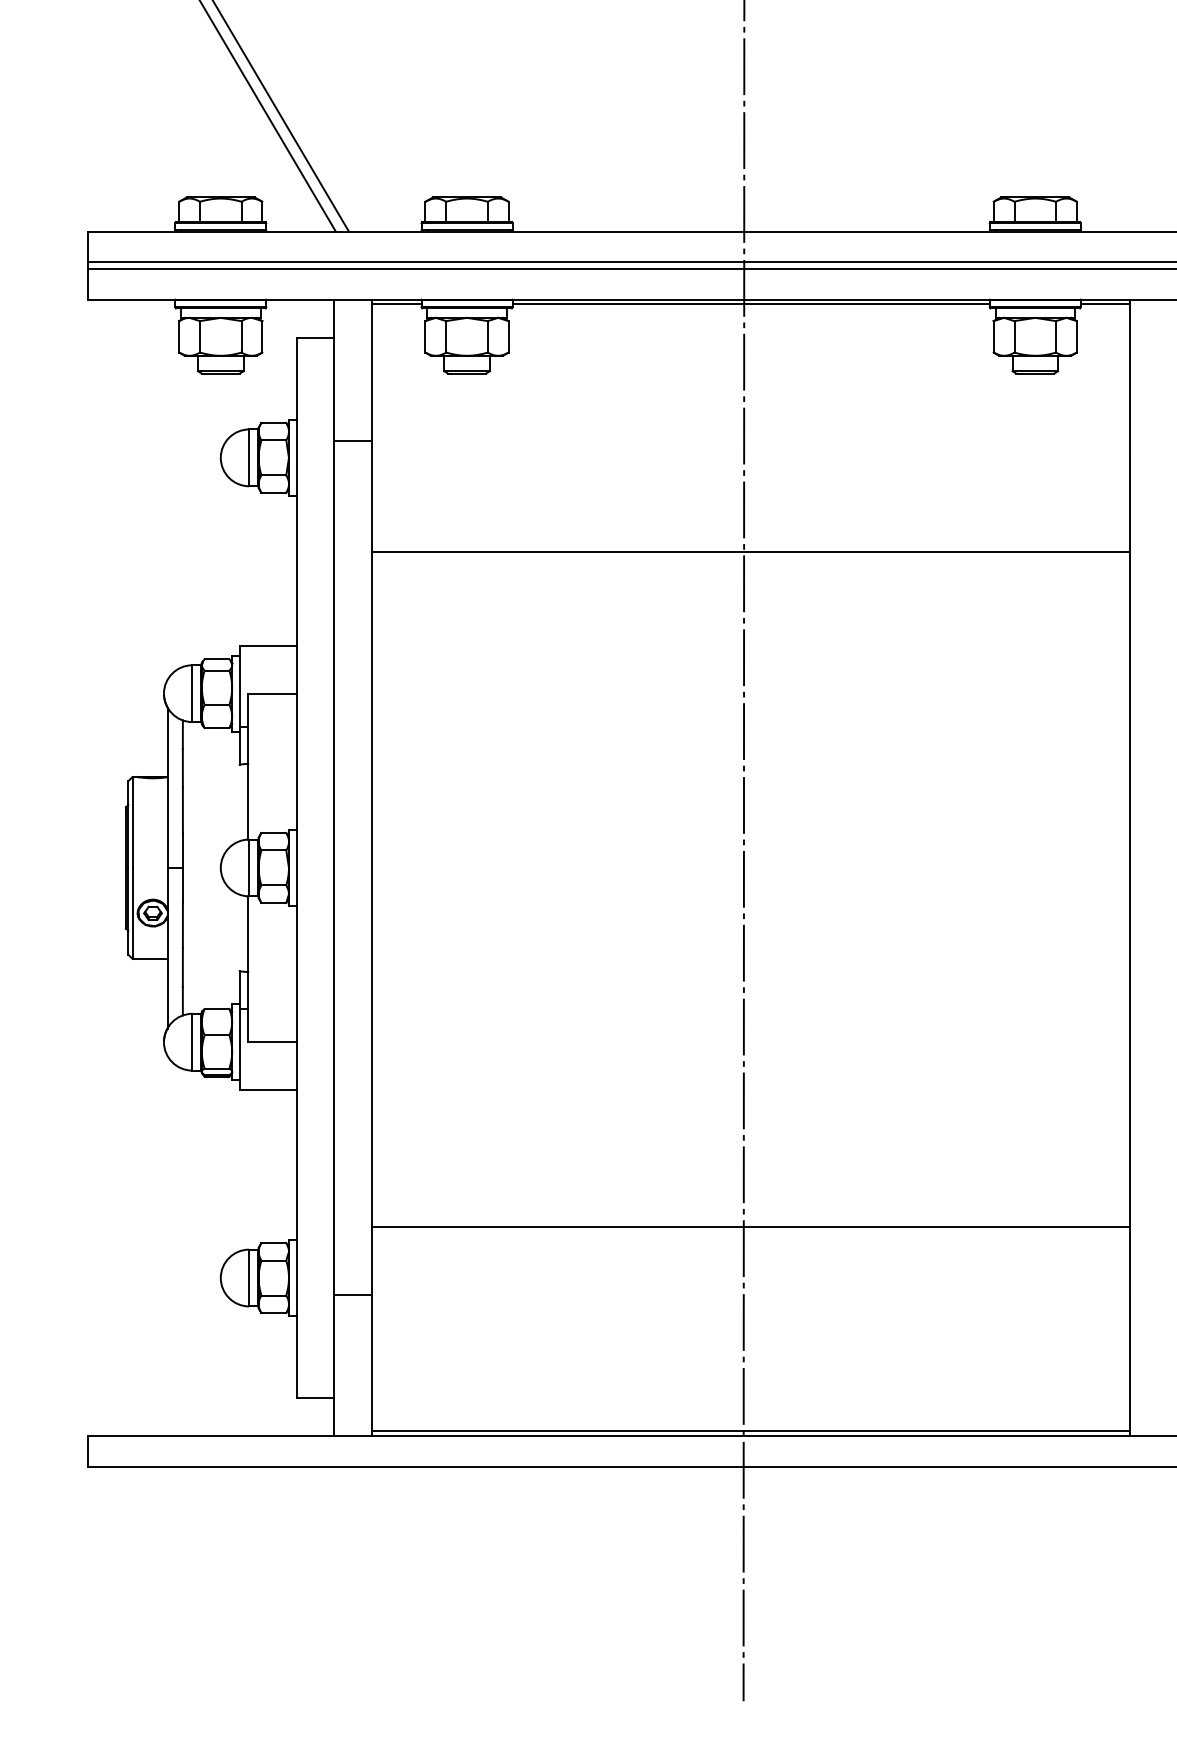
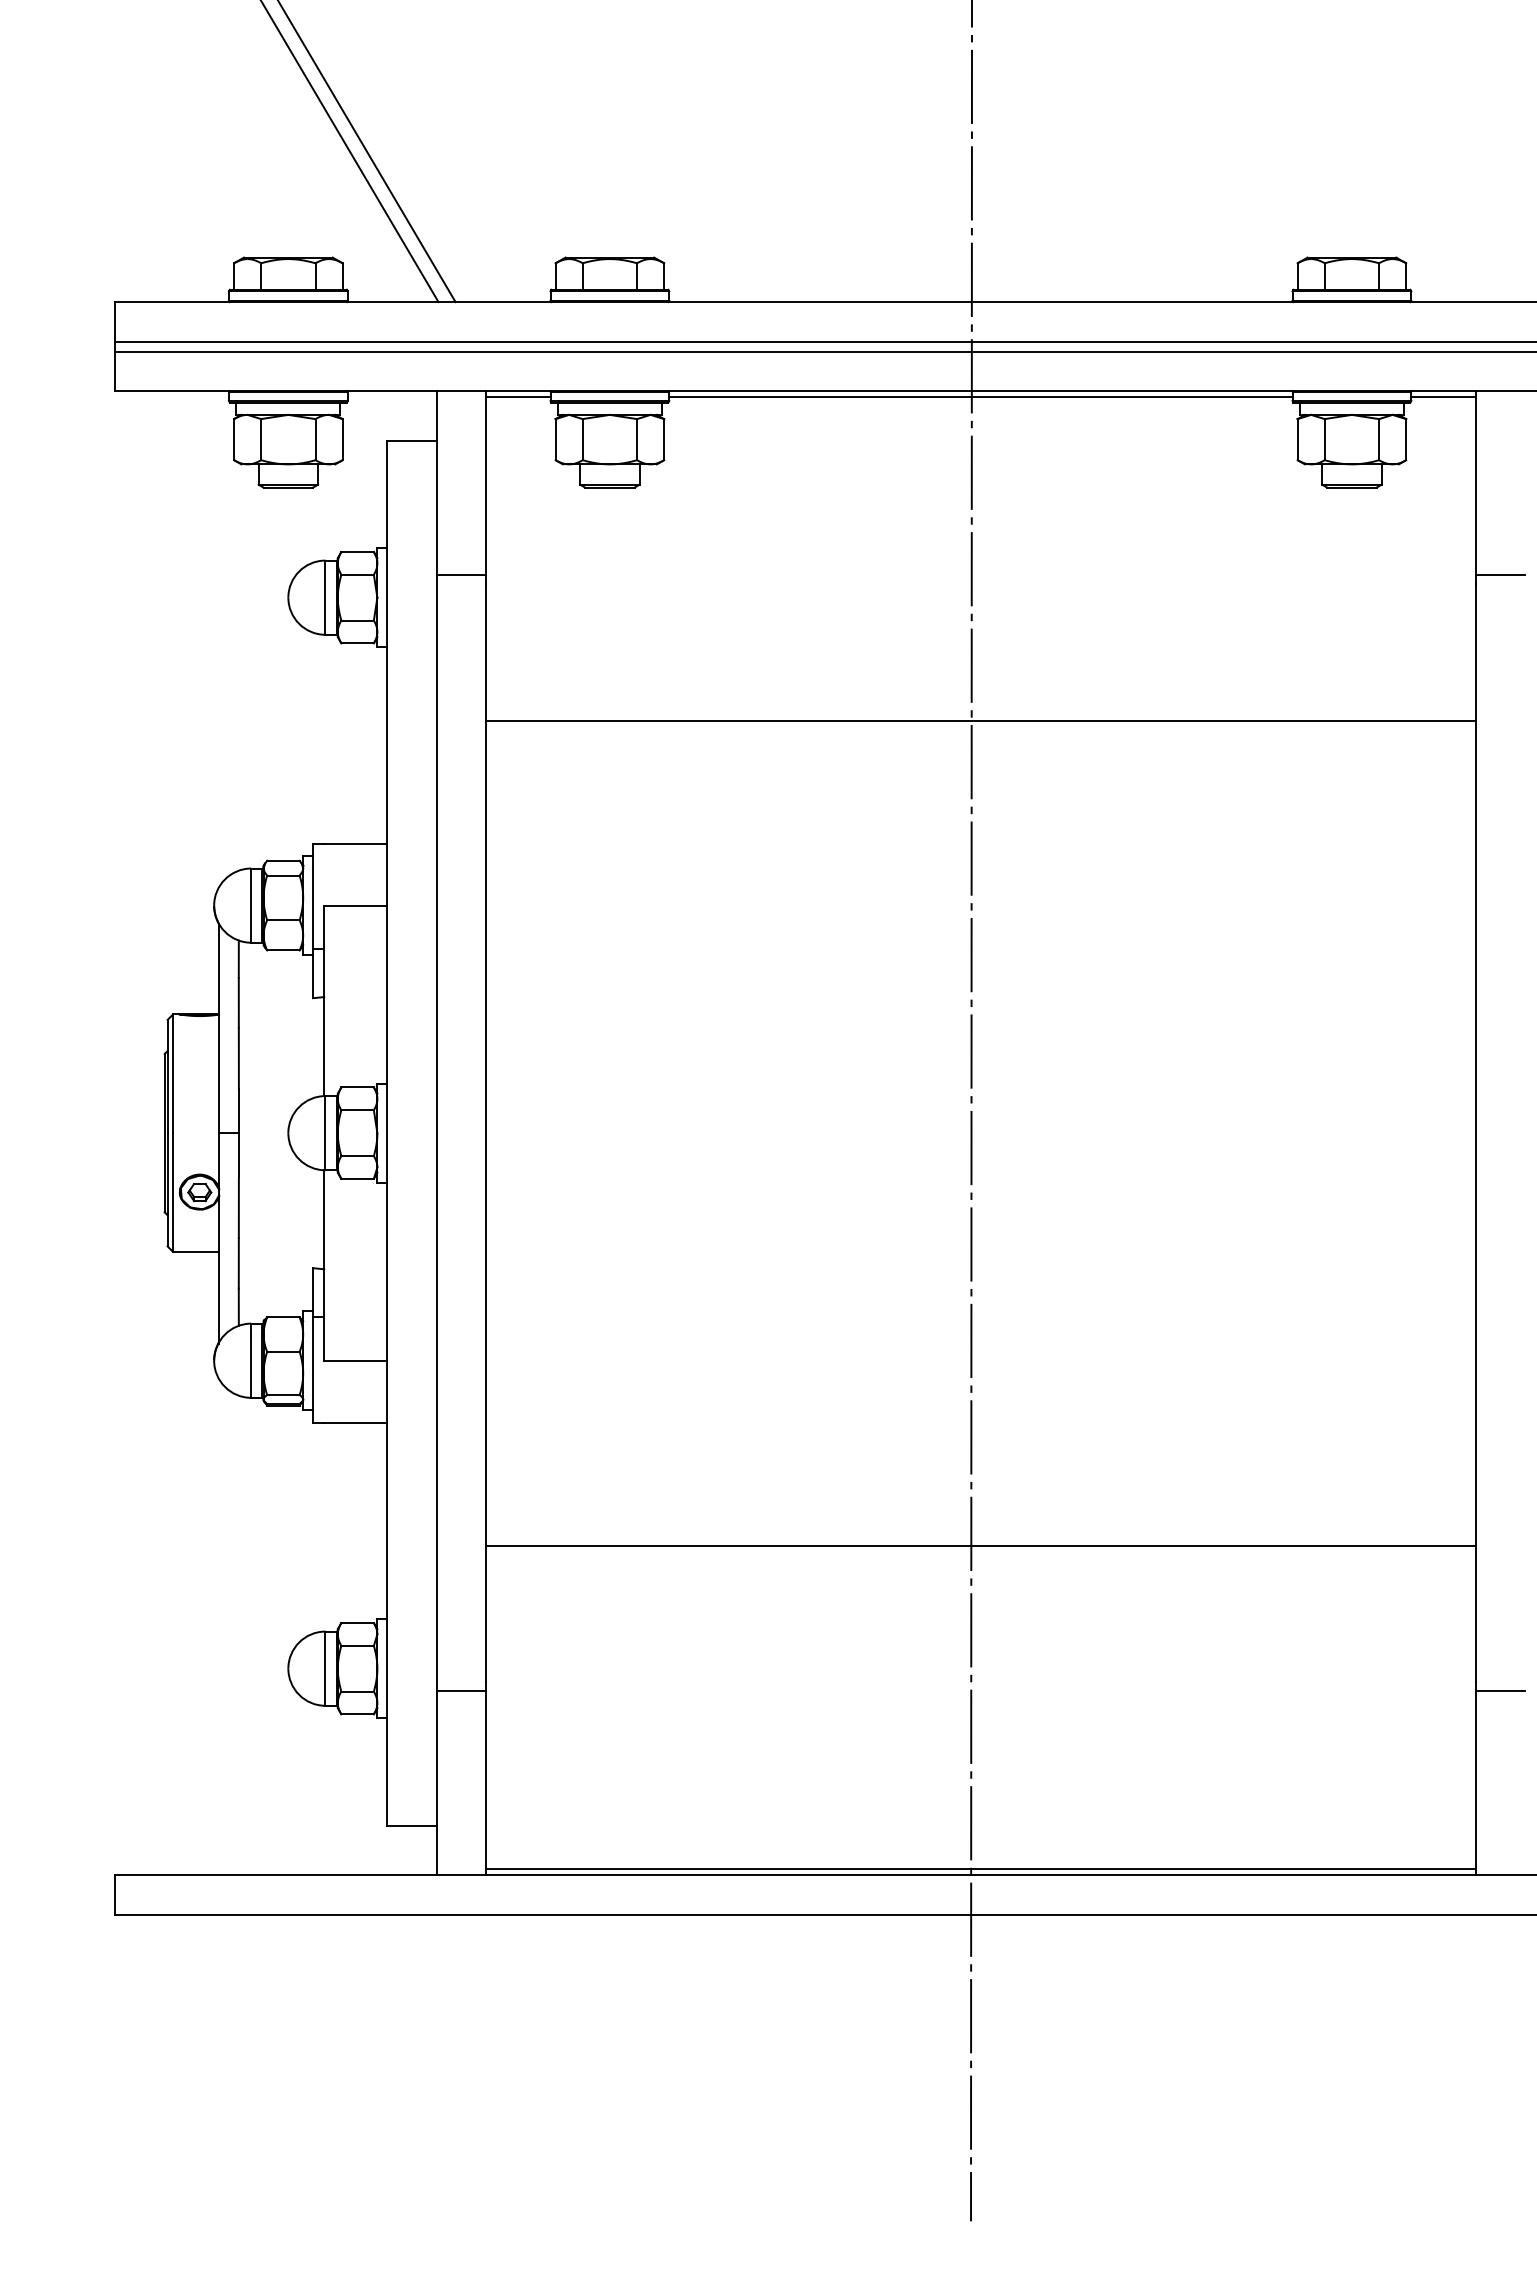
line: (1149, 440) -> (1500, 575), added
line: (750, 1227) -> (980, 1545), moved
line: (1149, 1295) -> (1500, 1691), added

